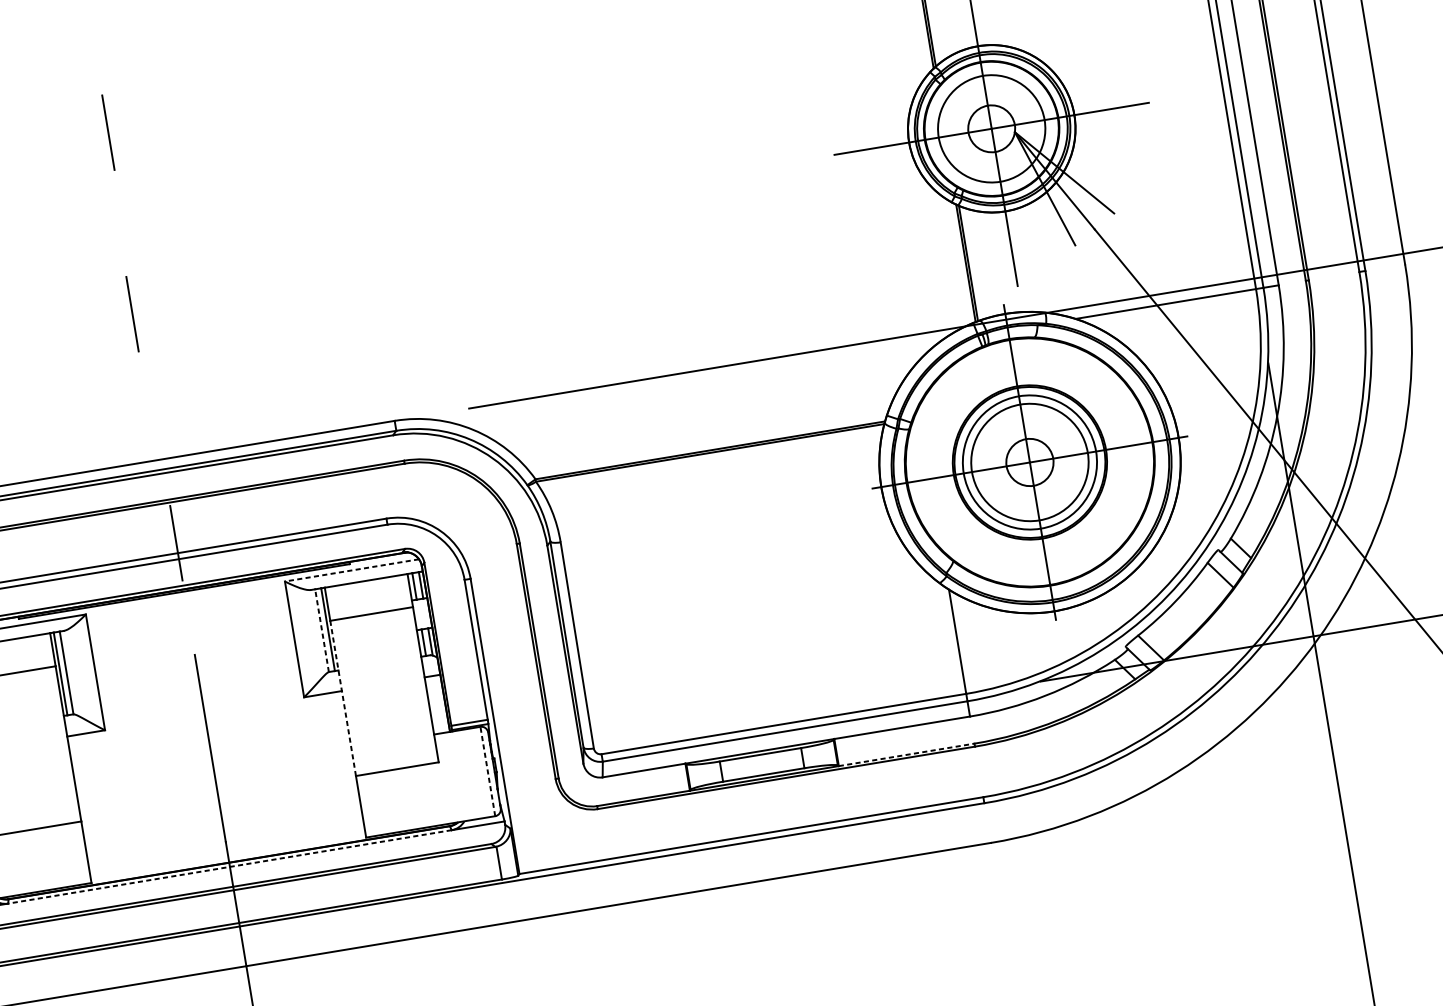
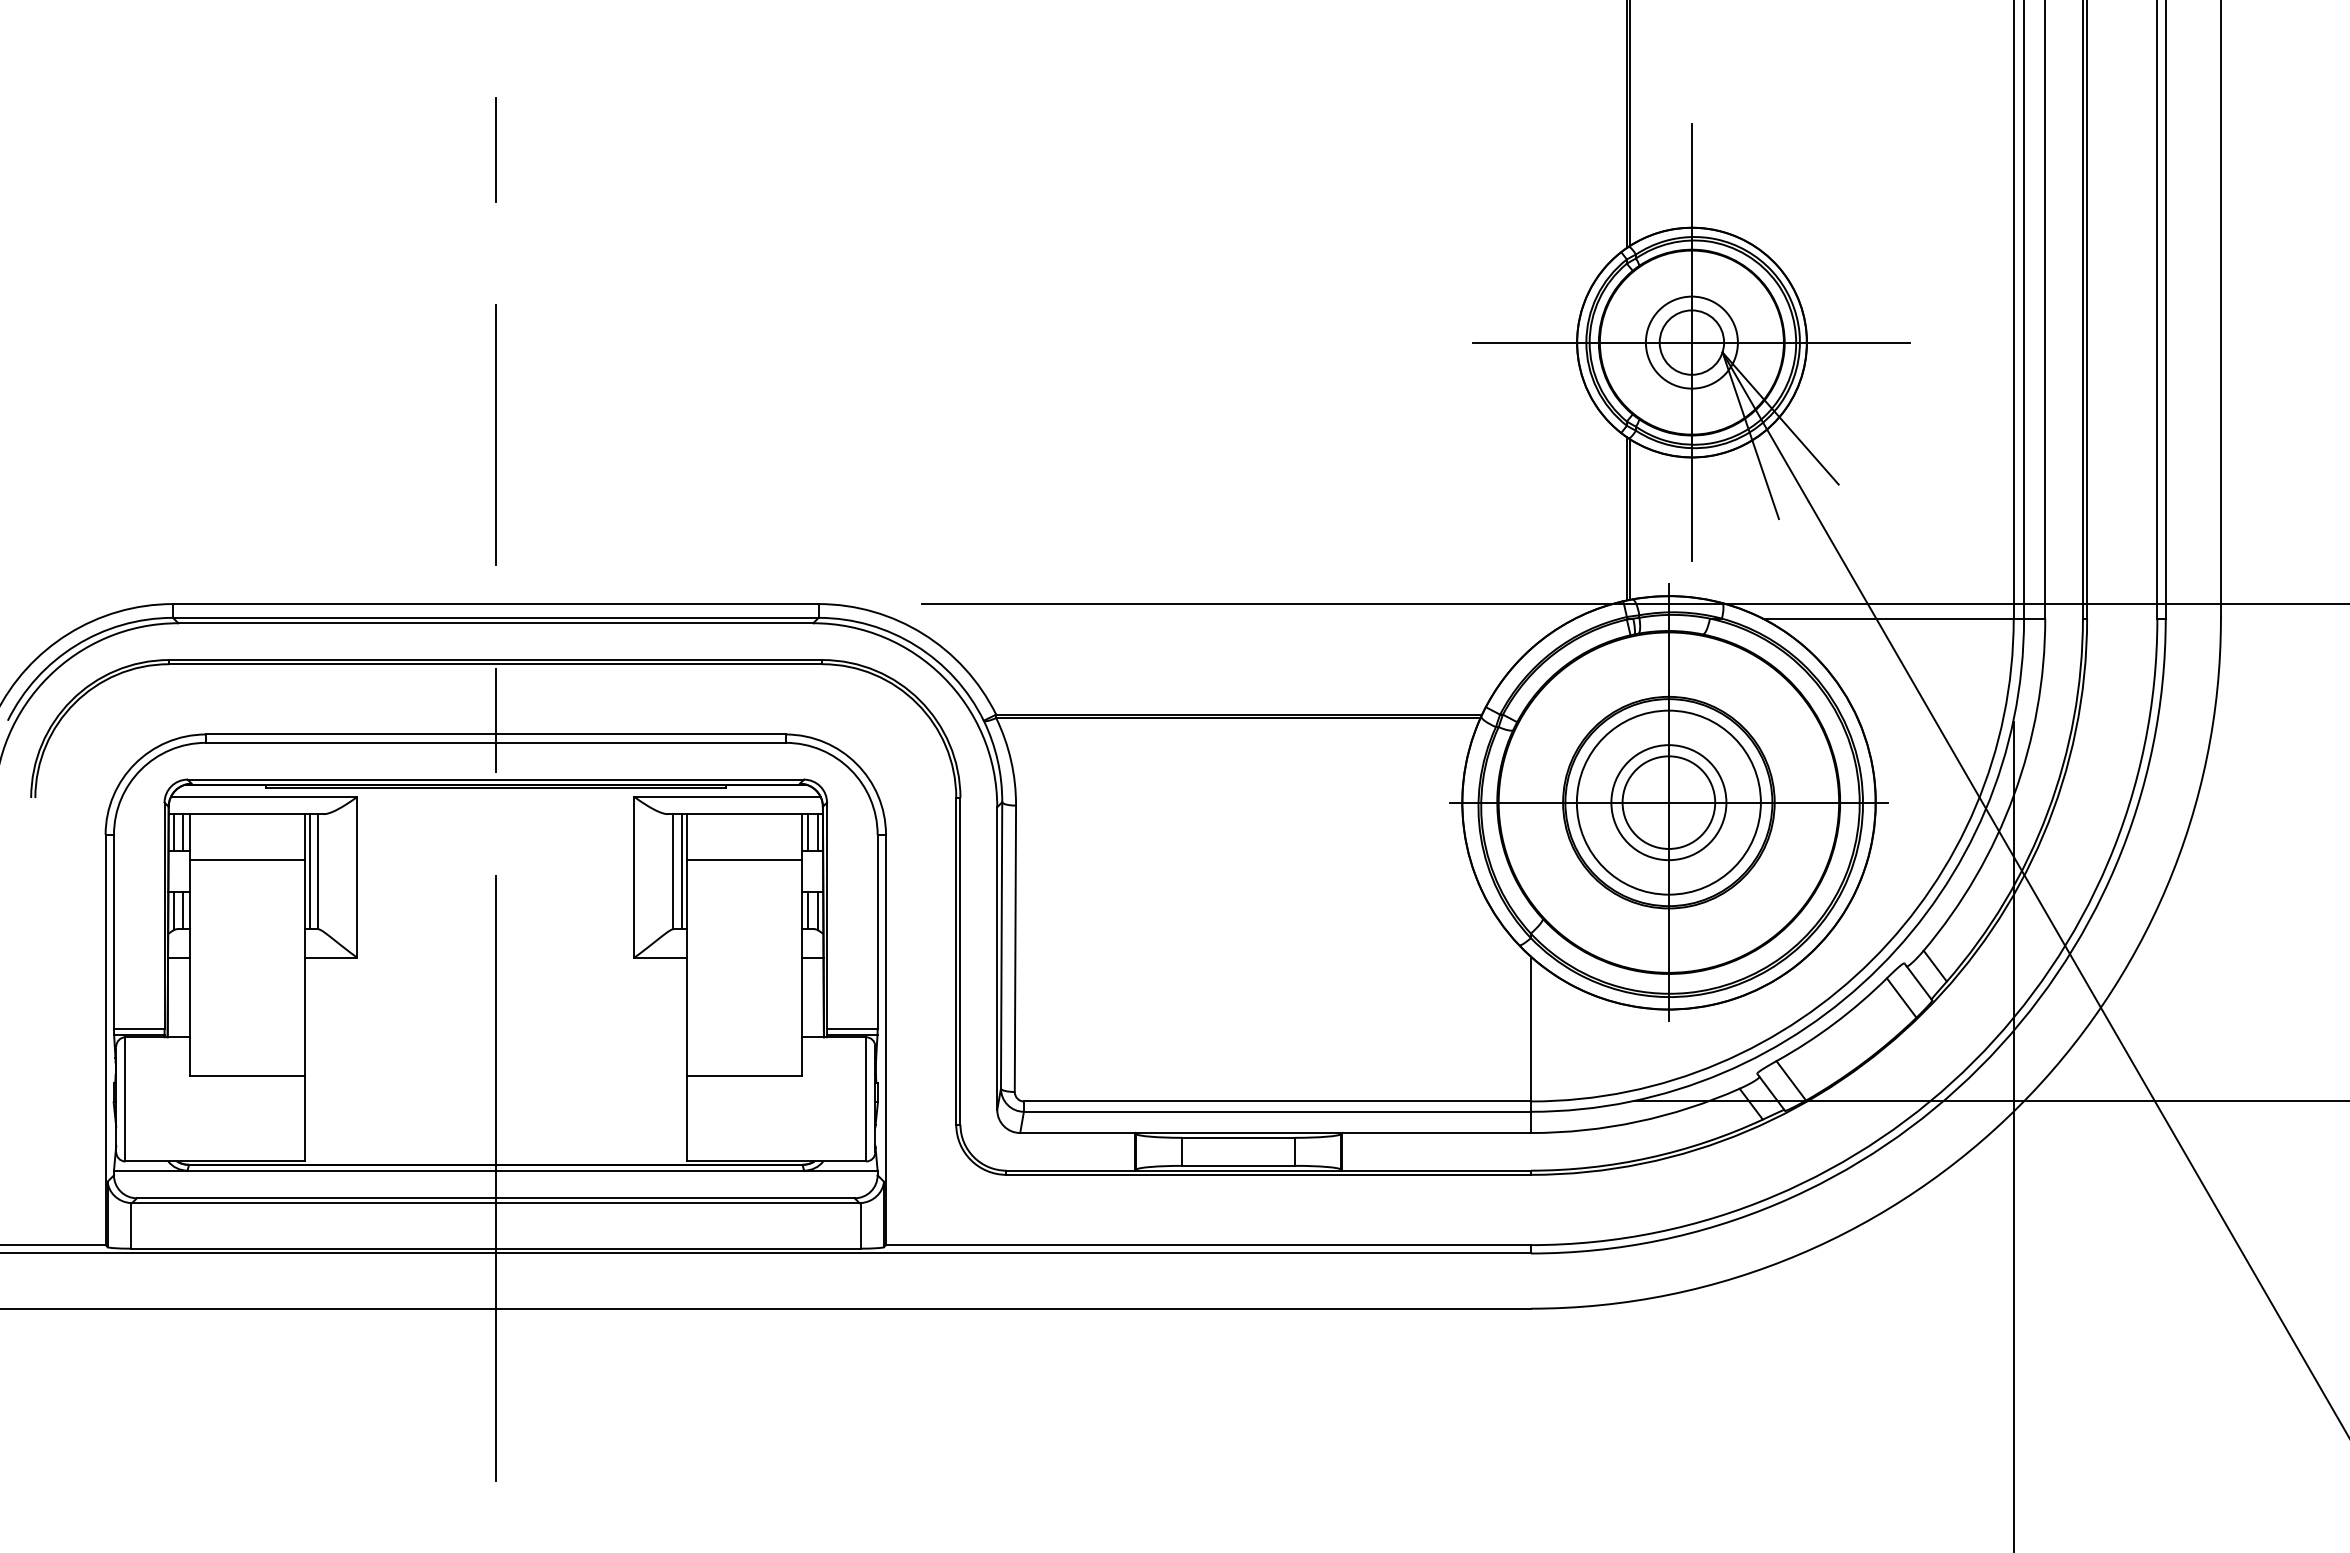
circle: (991, 128) -> (1691, 342), size x0.62
line: (132, 313) -> (487, 400), removed
line: (142, 338) -> (495, 435), added
circle: (1029, 462) -> (1668, 802), size x0.71
circle: (1029, 462) -> (1668, 802), size x1.43
line: (351, 570) -> (726, 796), dashed -> solid
line: (322, 630) -> (673, 871), dashed -> solid
line: (343, 698) -> (686, 968), dashed -> solid
line: (907, 754) -> (1437, 1170), dashed -> solid
line: (487, 770) -> (866, 1098), dashed -> solid
line: (229, 866) -> (495, 1170), dashed -> solid

